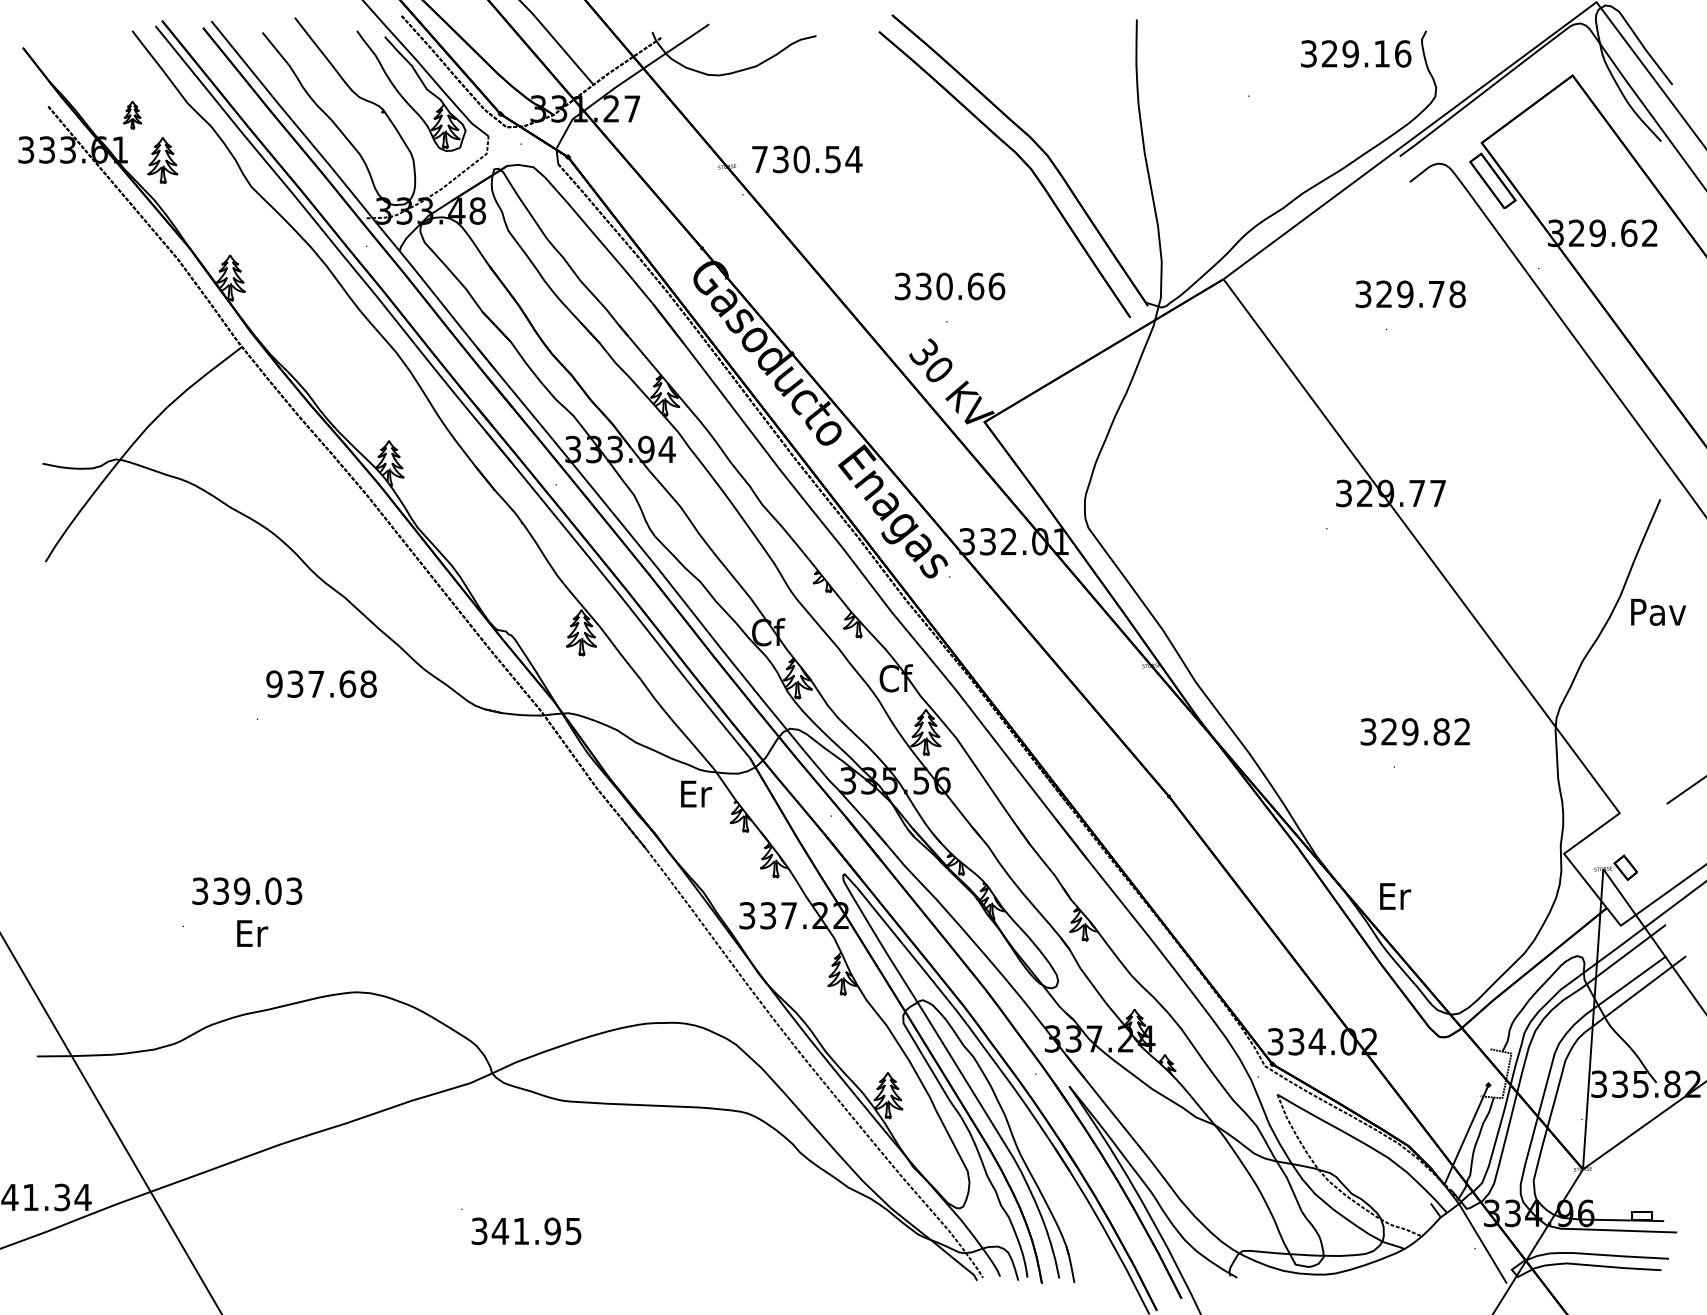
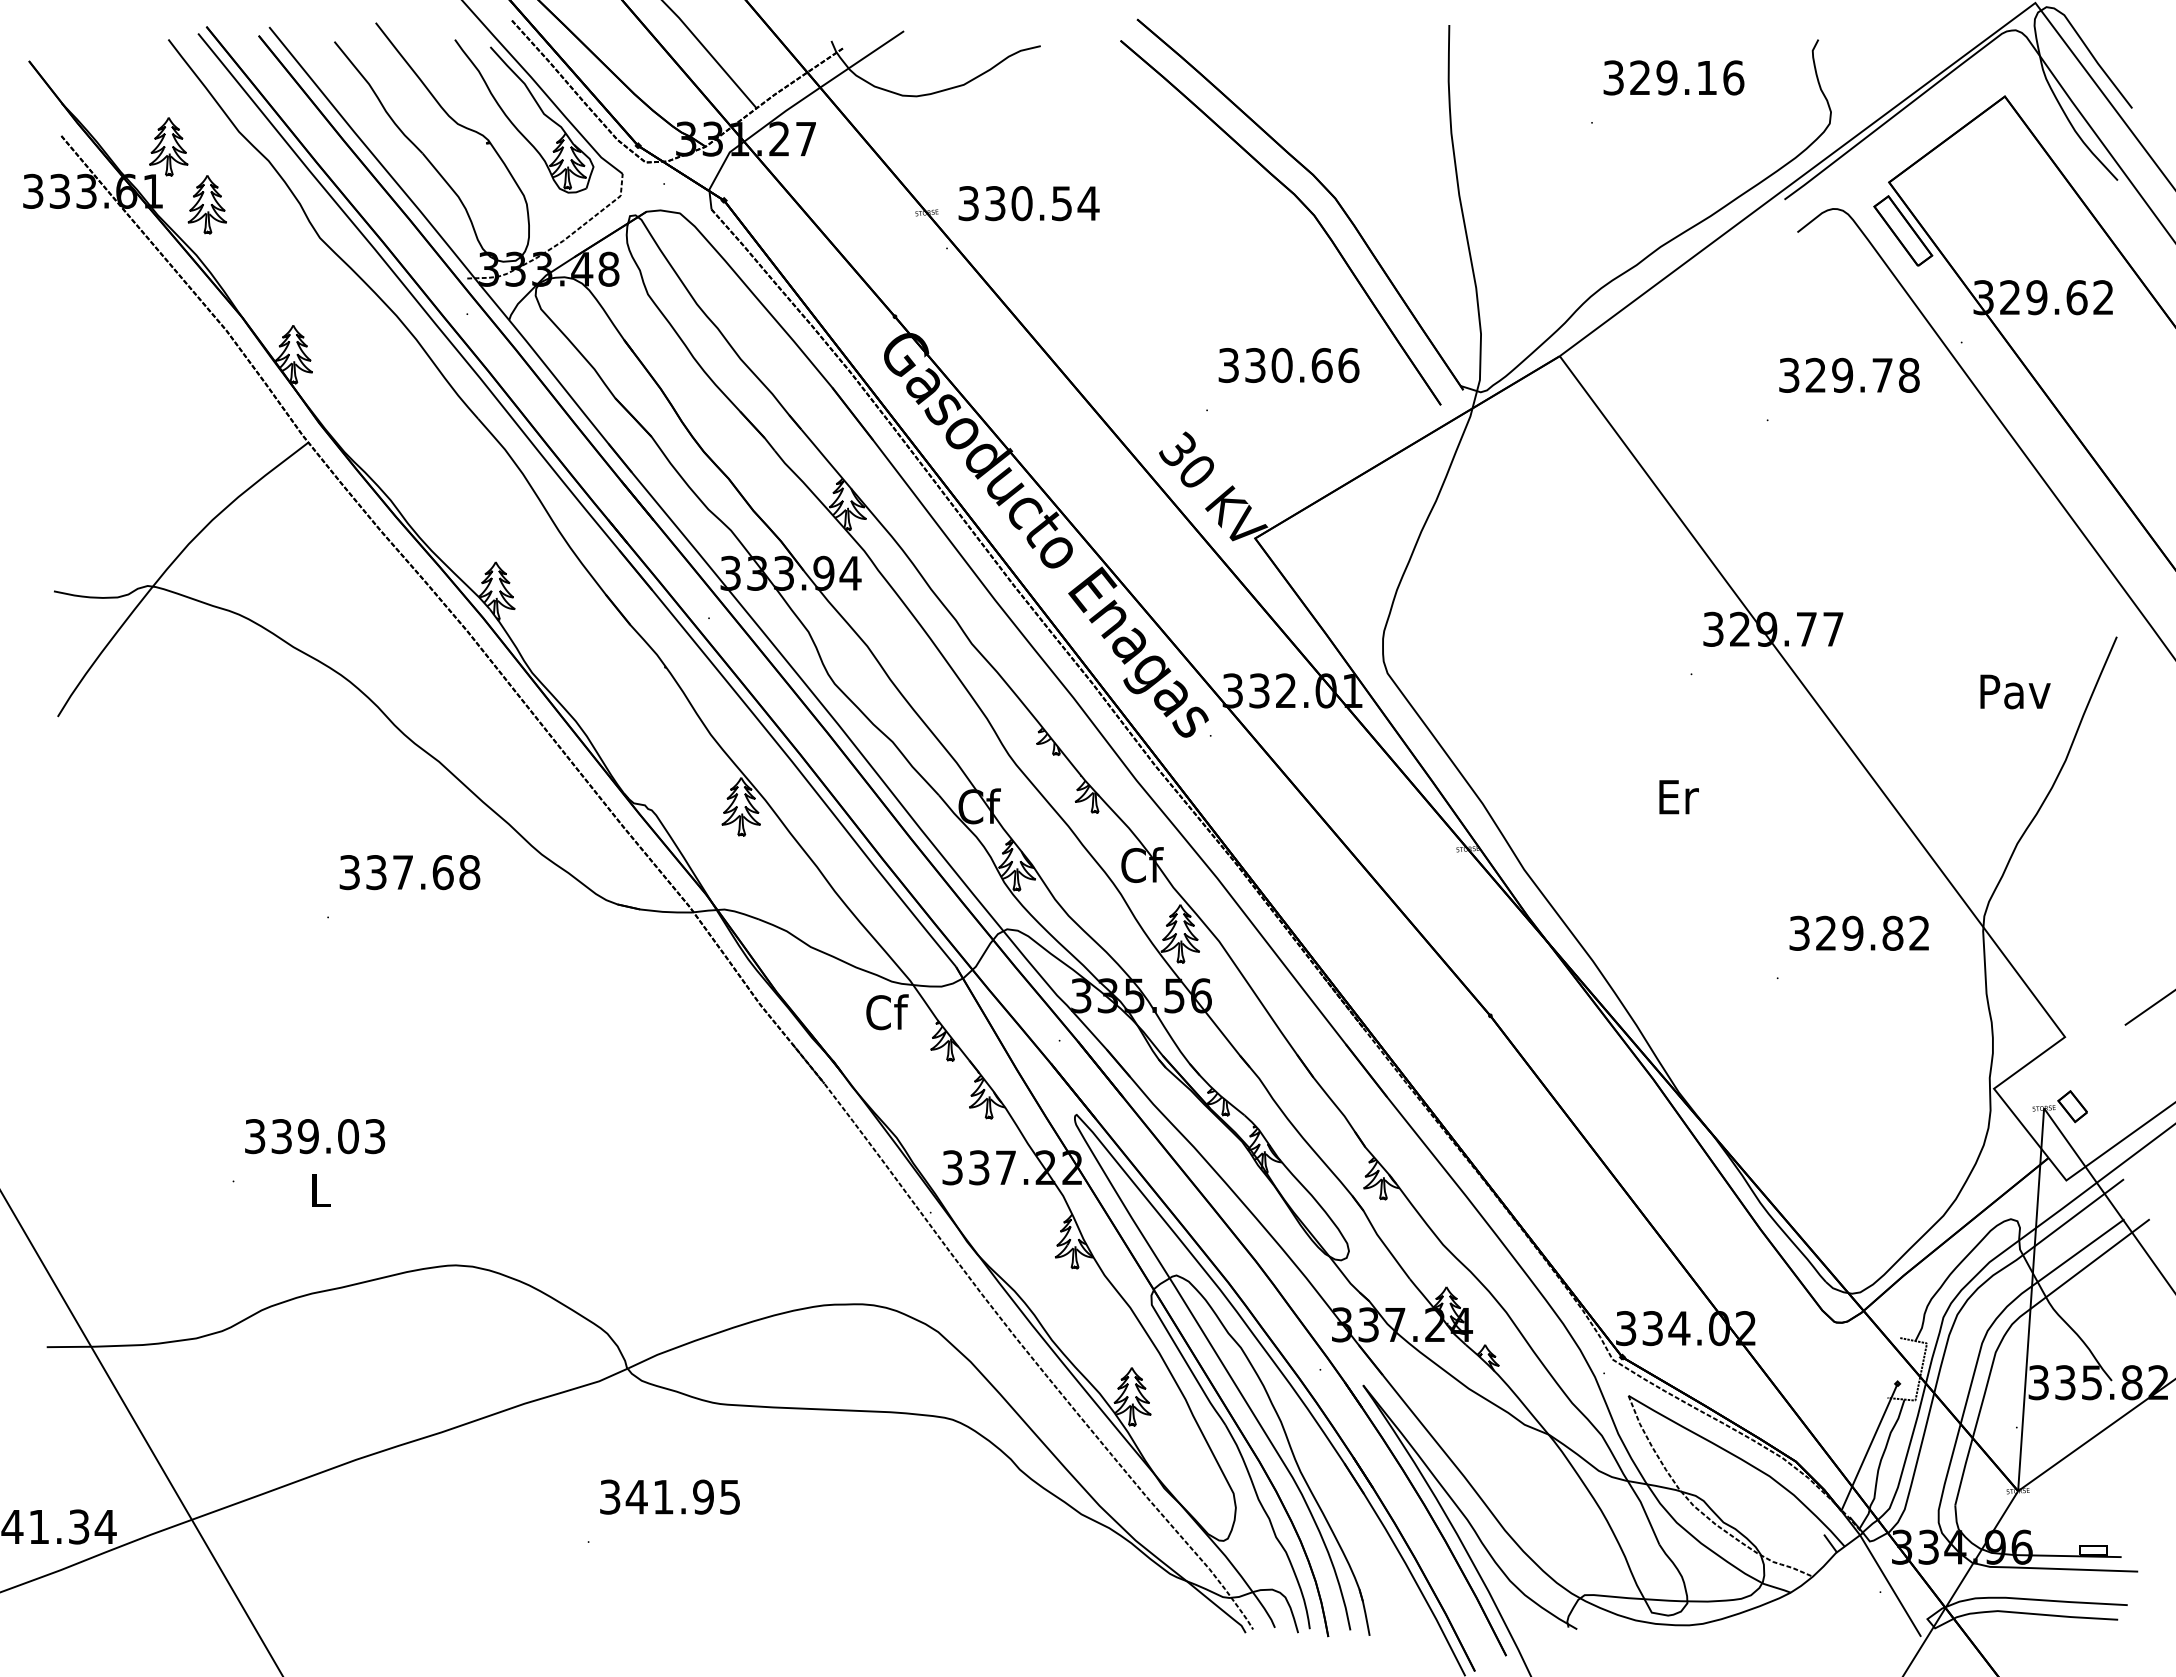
text: (1355, 53) -> (1673, 77), moved
part: (132, 114) -> (168, 146), size x1.67
text: (759, 159) -> (968, 203), 730.54 -> 330.54
text: (949, 286) -> (1288, 365), moved
text: (1410, 293) -> (1849, 374), moved
text: (1658, 612) -> (2015, 691), moved
text: (274, 684) -> (349, 872), 937.68 -> 337.68
text: (1414, 731) -> (1858, 932), moved
text: (696, 793) -> (887, 1012), Er -> Cf
text: (1395, 896) -> (1678, 797), moved
text: (252, 933) -> (321, 1190), Er -> L
text: (526, 1230) -> (669, 1496), moved

